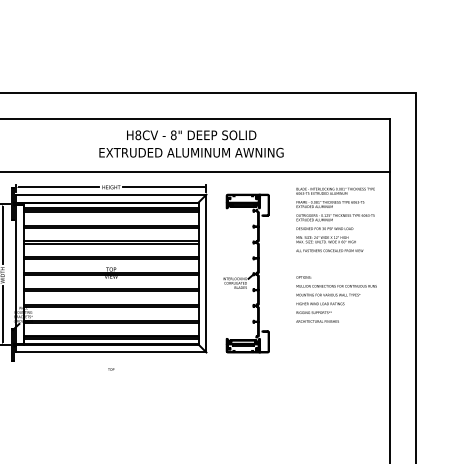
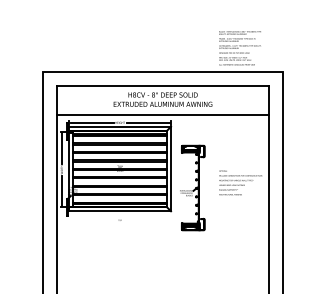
text: (334, 220) -> (239, 48), moved
part: (246, 272) -> (192, 187), moved

